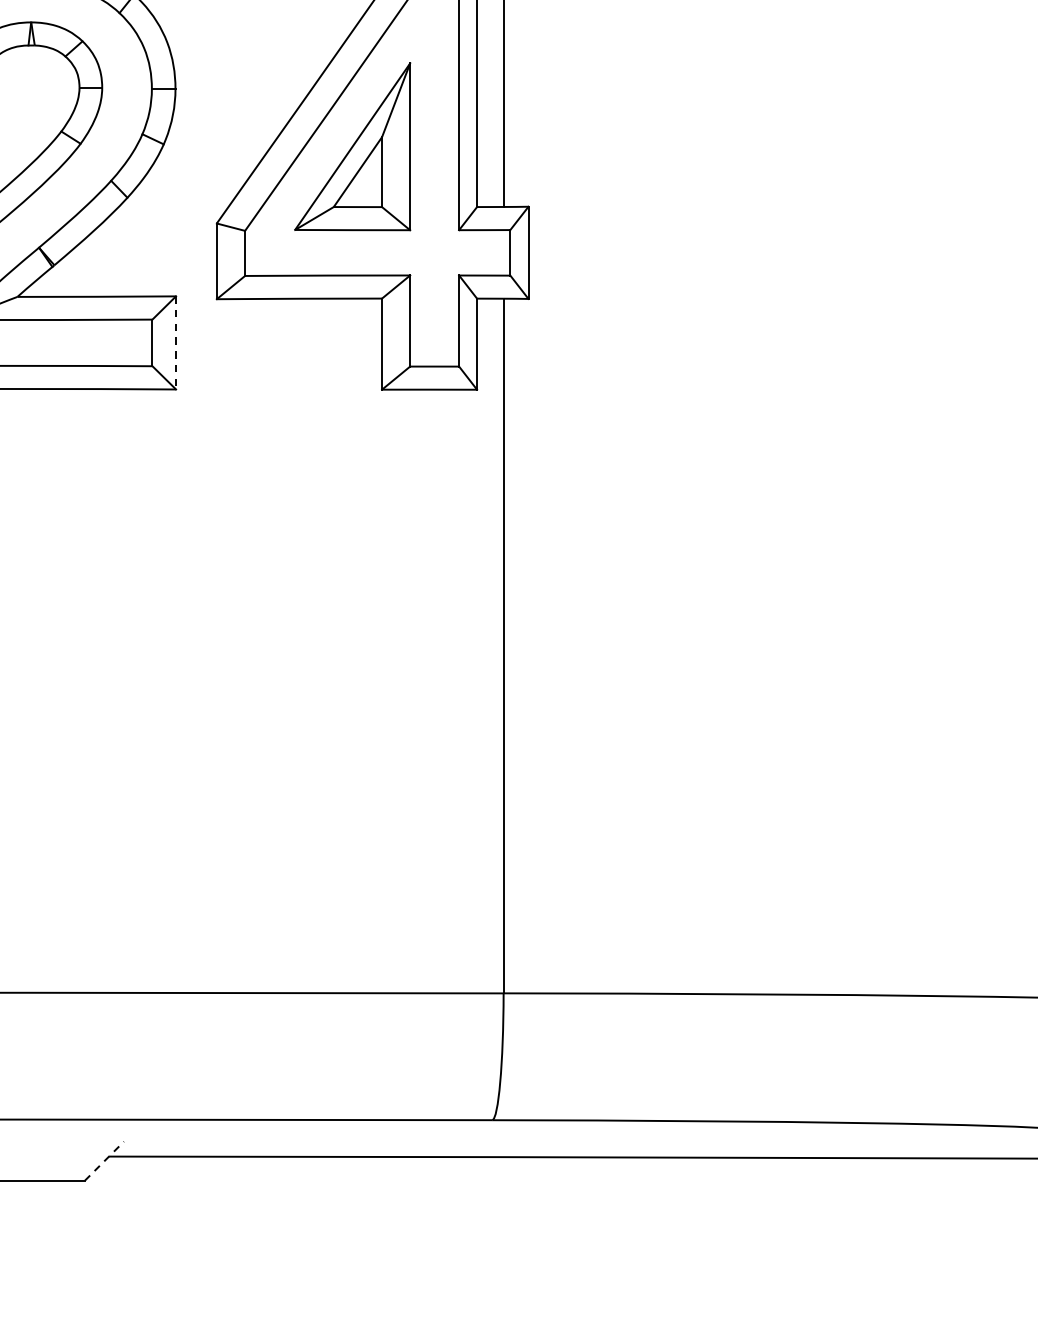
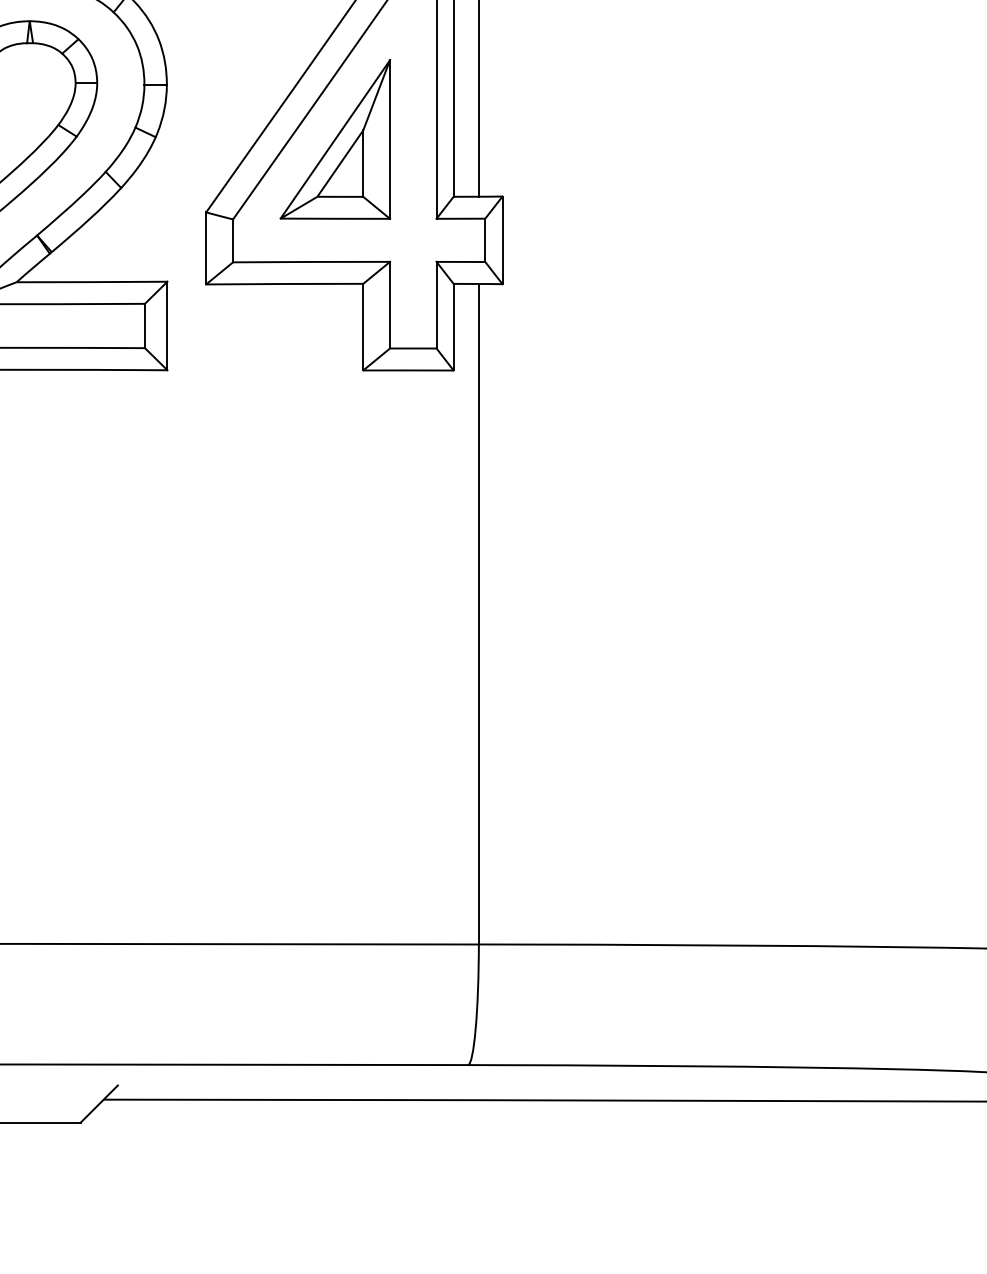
line: (176, 343) -> (167, 326), dashed -> solid
line: (104, 1160) -> (99, 1103), dashed -> solid

